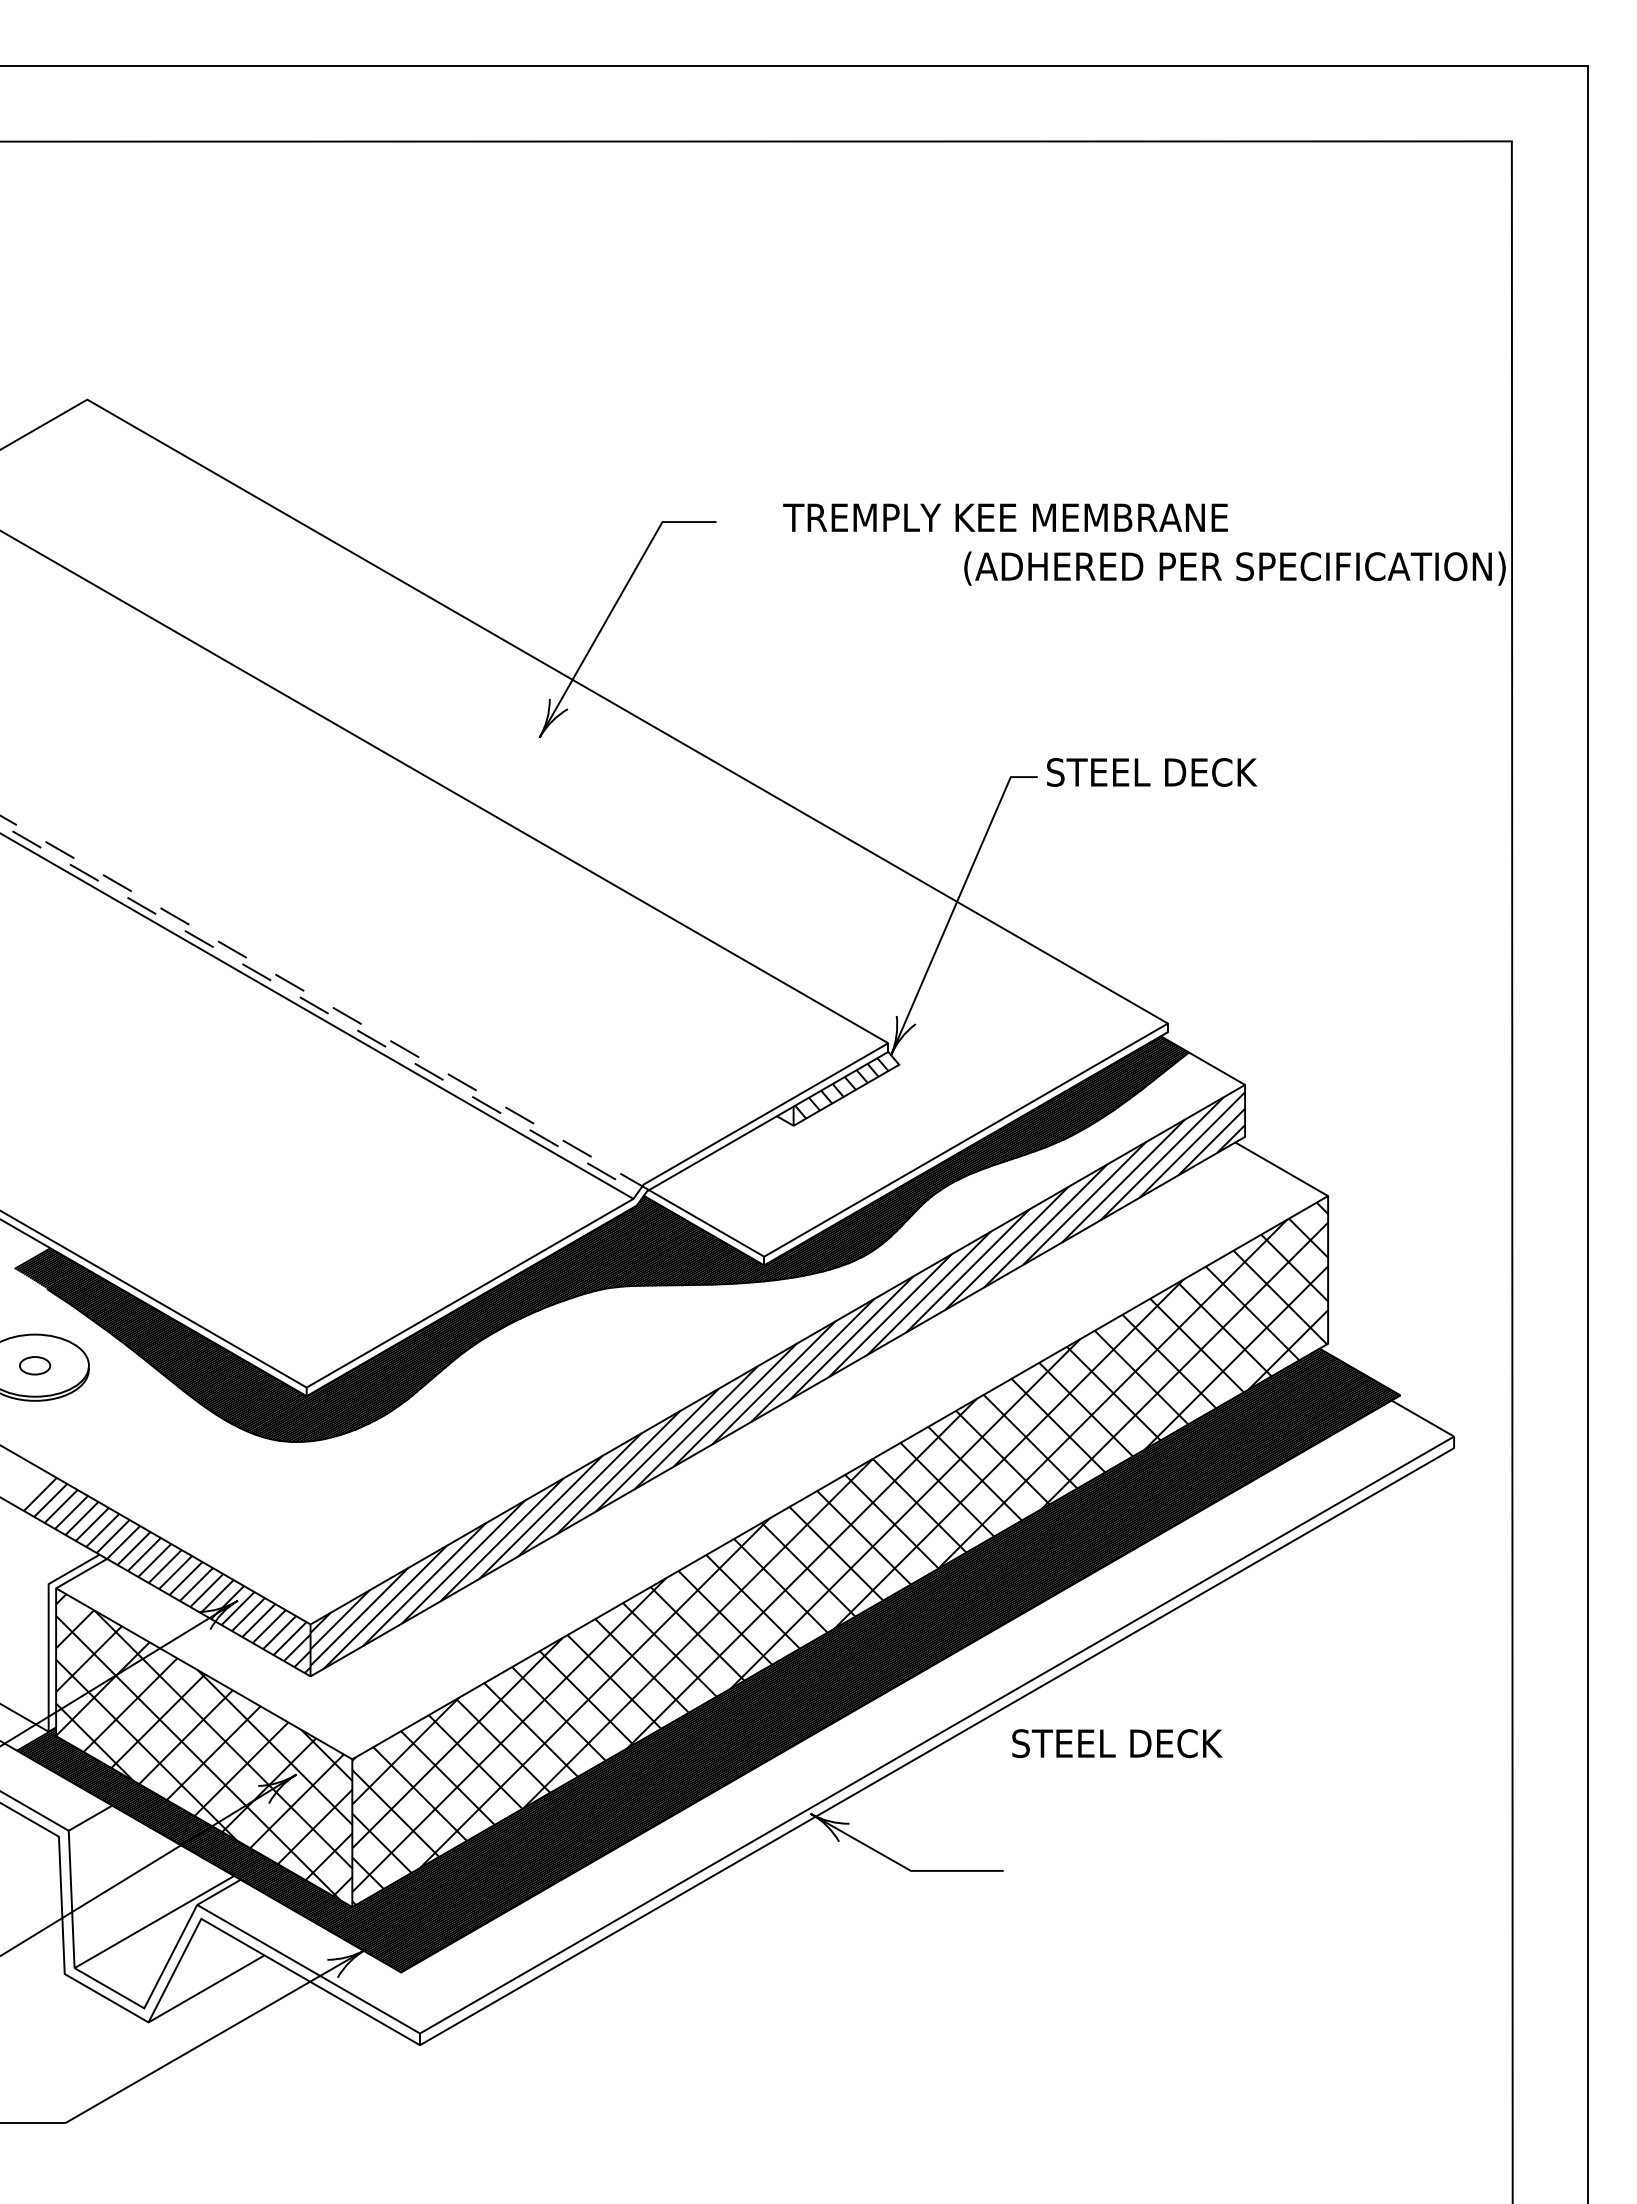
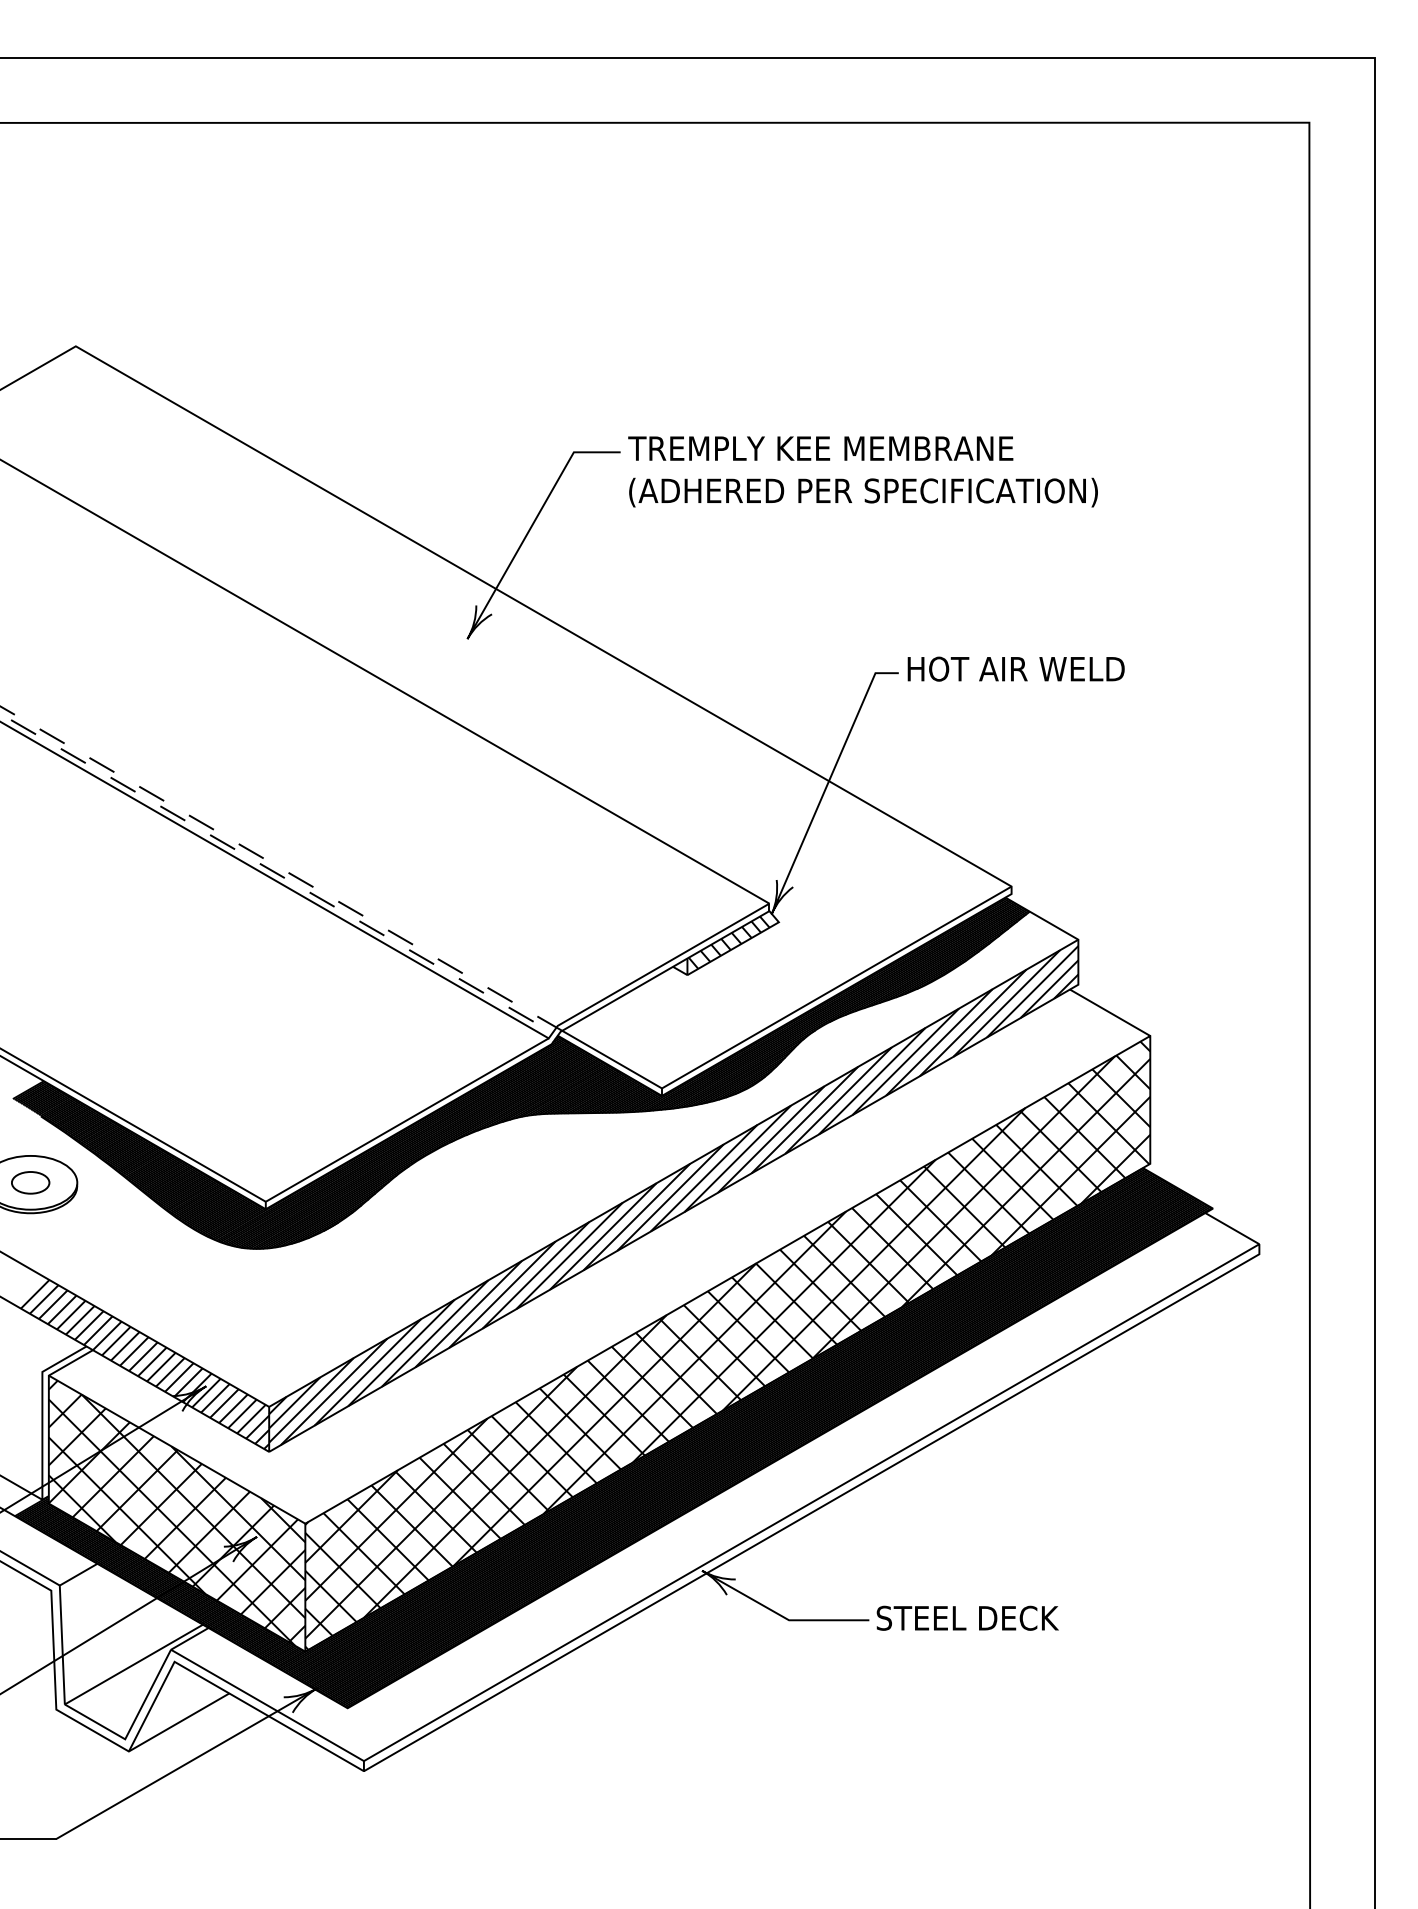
text: (1005, 517) -> (820, 448), moved
text: (1234, 568) -> (863, 492), moved
text: (1172, 772) -> (1015, 669), STEEL DECK -> HOT AIR WELD
part: (34, 1365) -> (30, 1182), size x1.43
text: (1117, 1743) -> (967, 1618), moved

